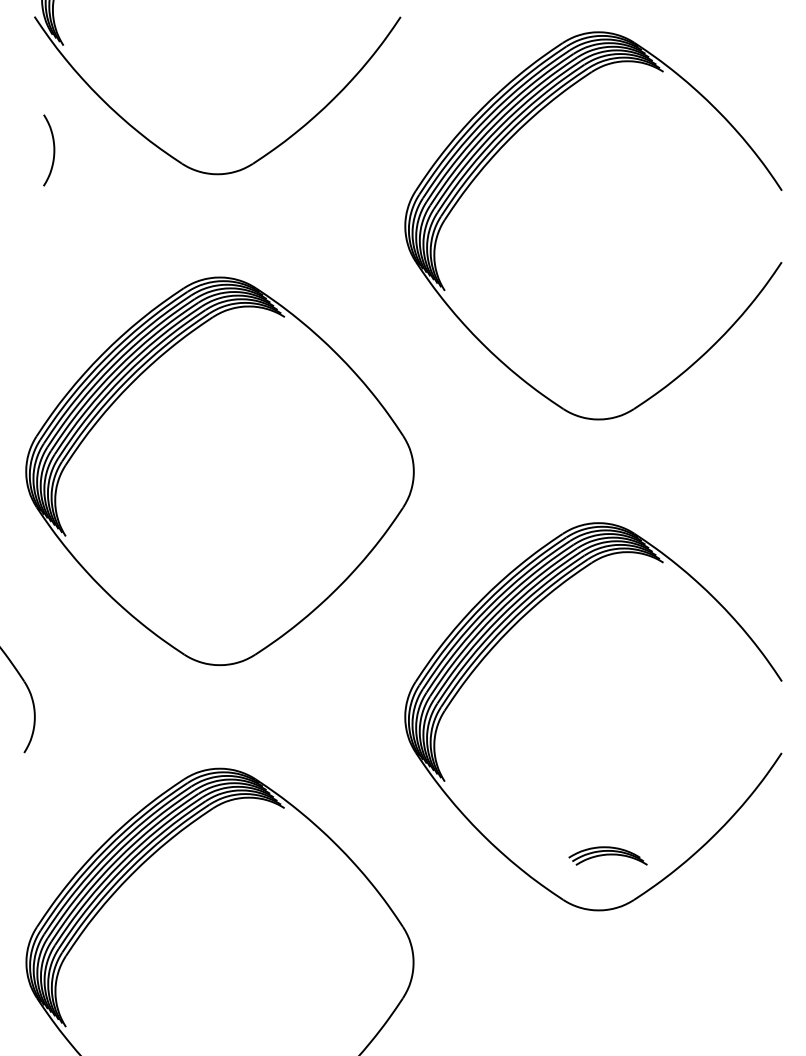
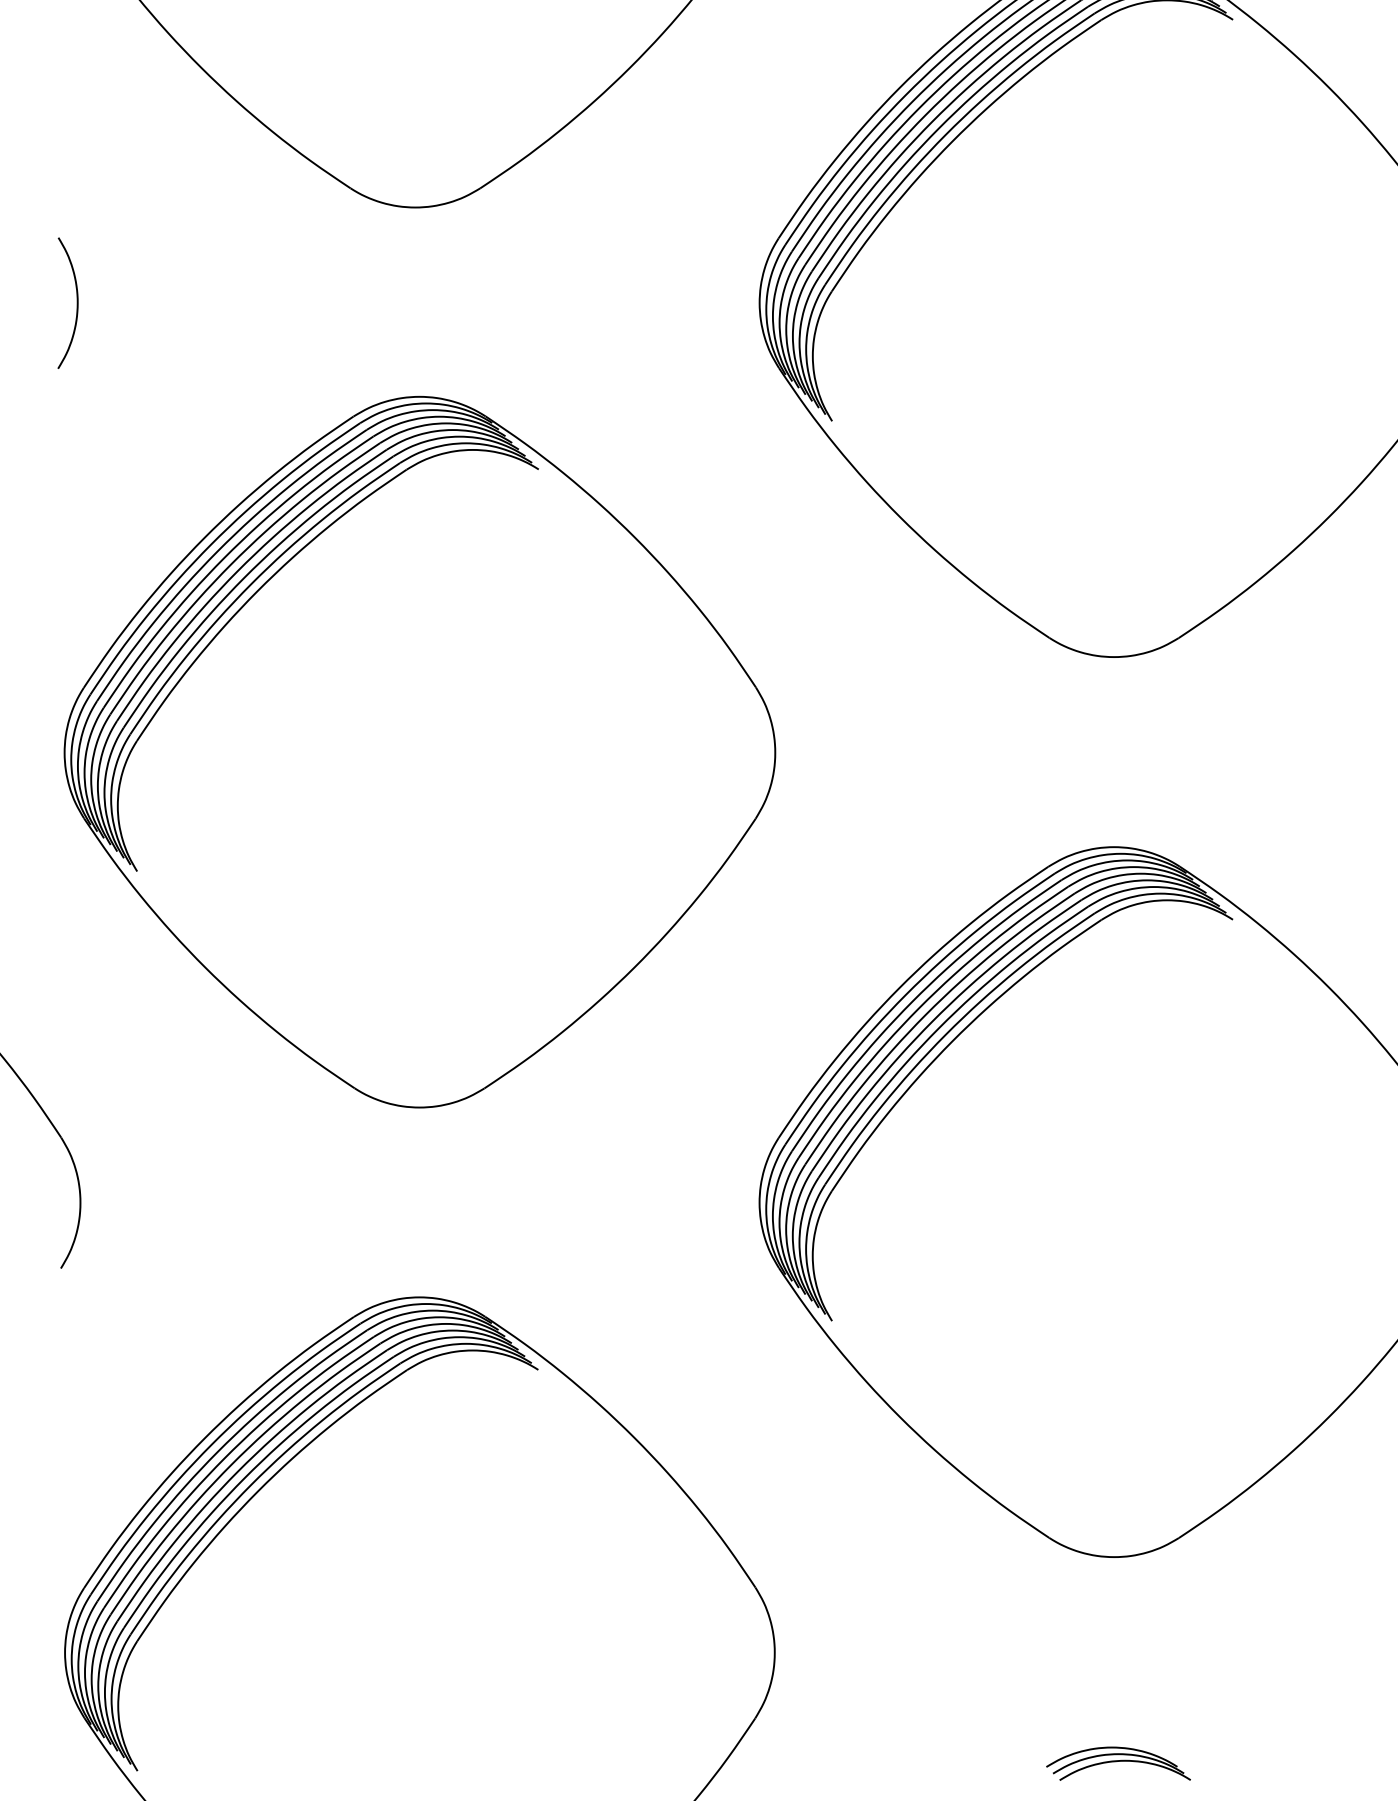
curve: (53, 150) -> (76, 303), moved
part: (607, 855) -> (1117, 1762), moved

